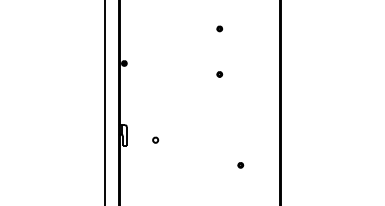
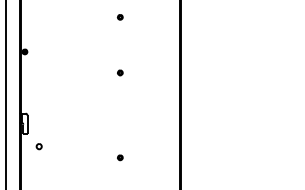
part: (219, 74) -> (120, 72), moved
part: (155, 139) -> (39, 145), moved
part: (240, 165) -> (120, 157), moved

